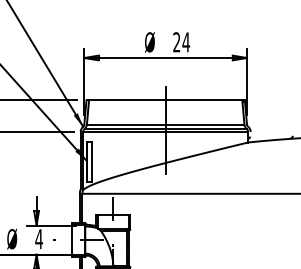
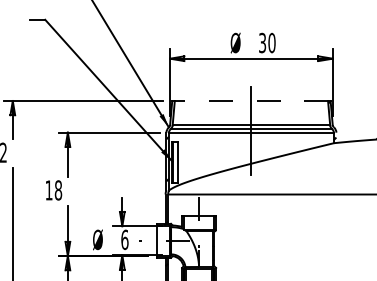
text: (181, 41) -> (267, 42), 24 -> 30
line: (165, 100) -> (251, 101), solid -> dashed
text: (38, 238) -> (124, 239), 4 -> 6

